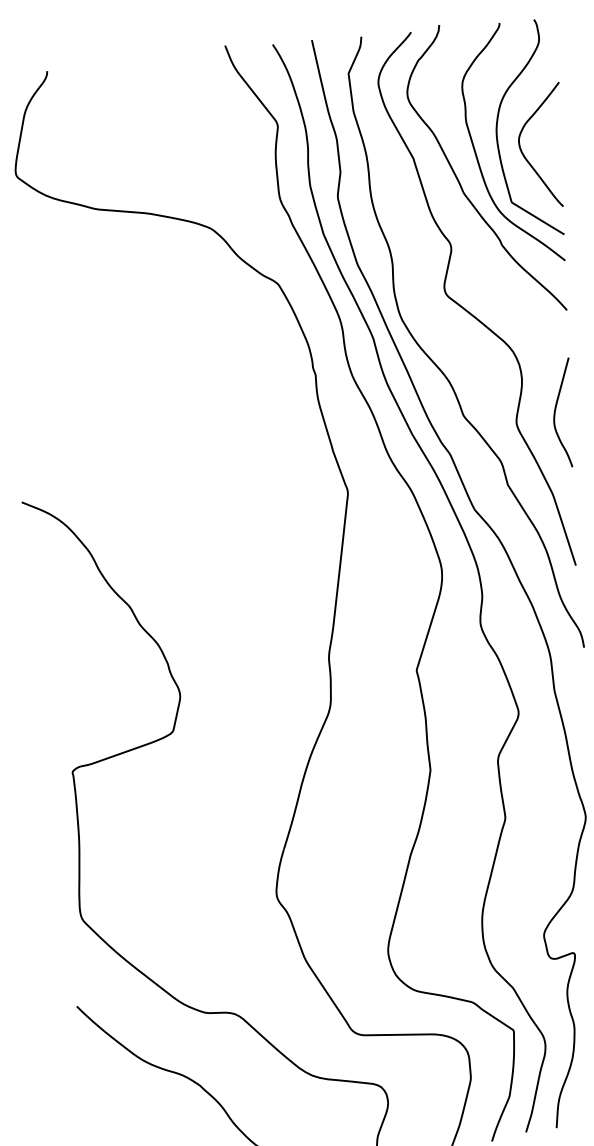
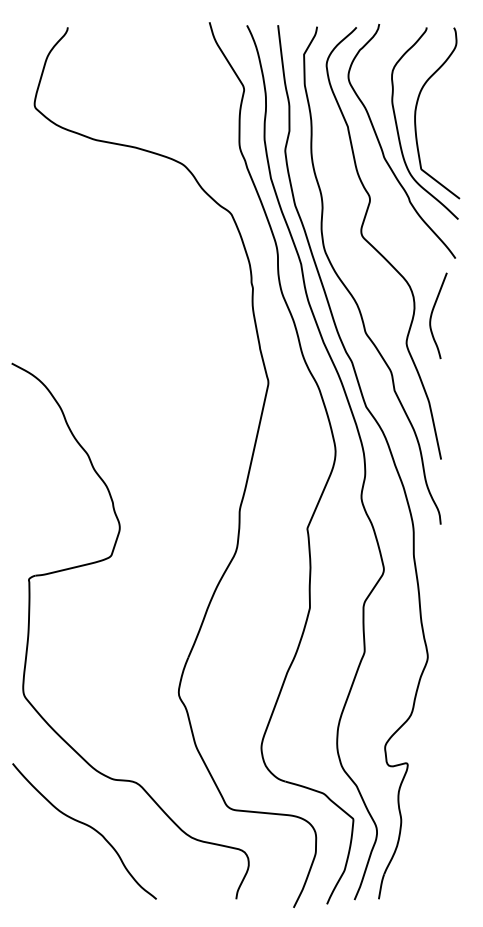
curve: (526, 156) -> (436, 134), removed
curve: (556, 413) -> (432, 315), moved

